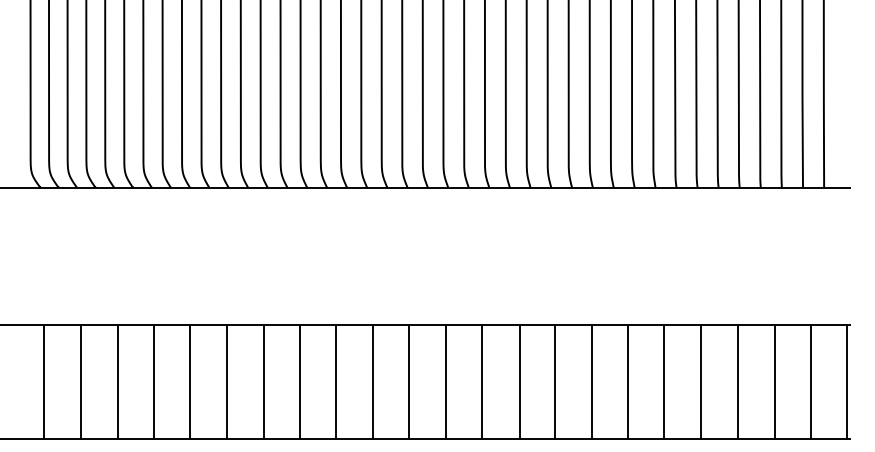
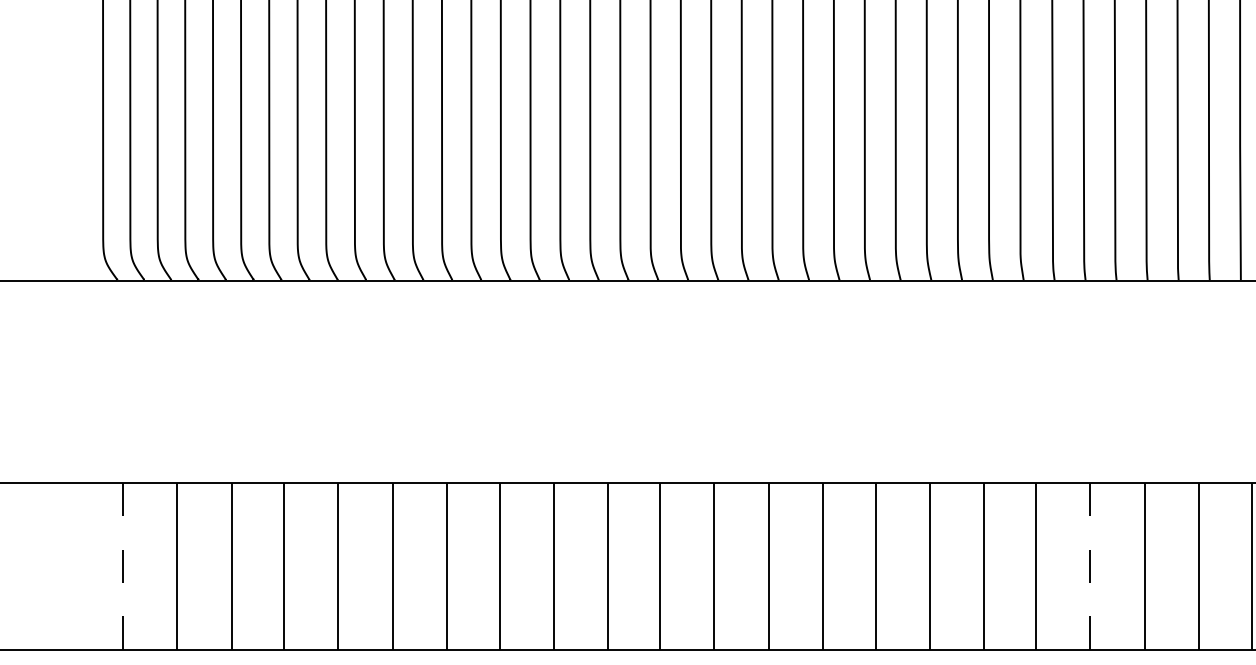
line: (43, 382) -> (122, 567), solid -> dashed
line: (700, 382) -> (1089, 567), solid -> dashed

